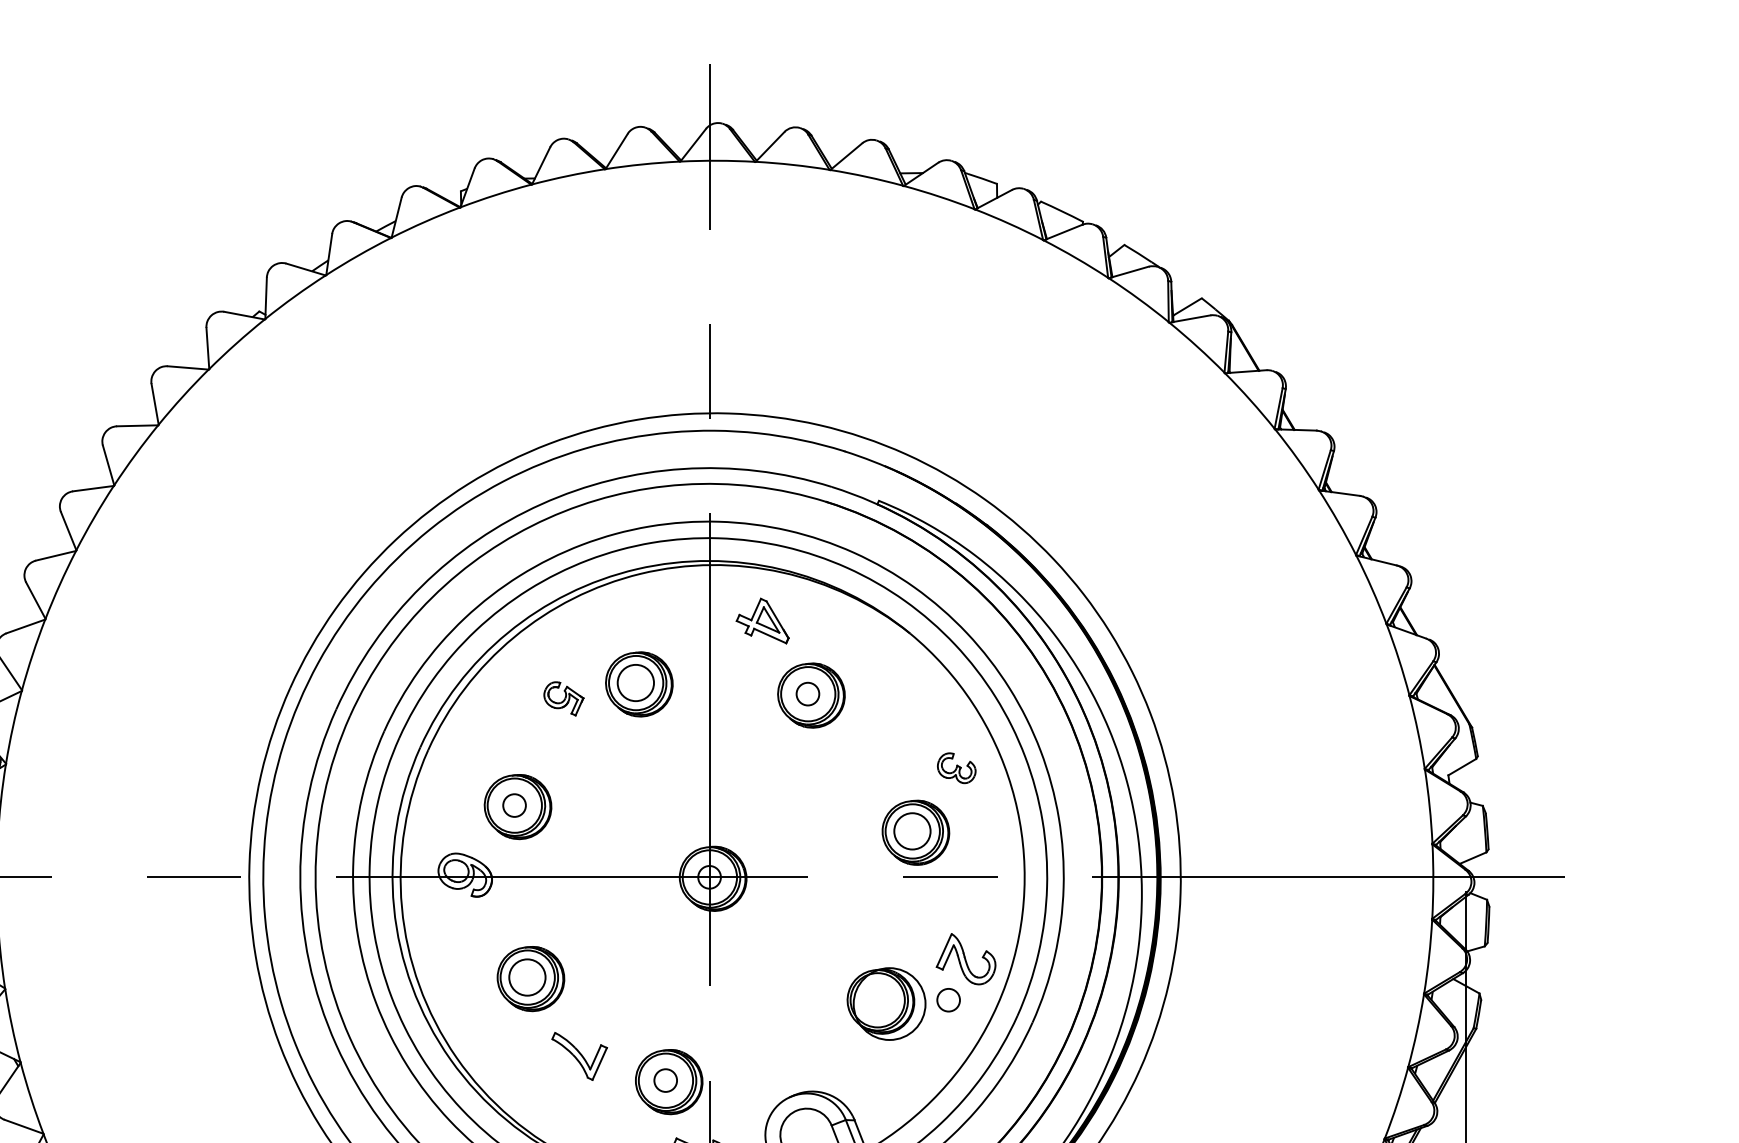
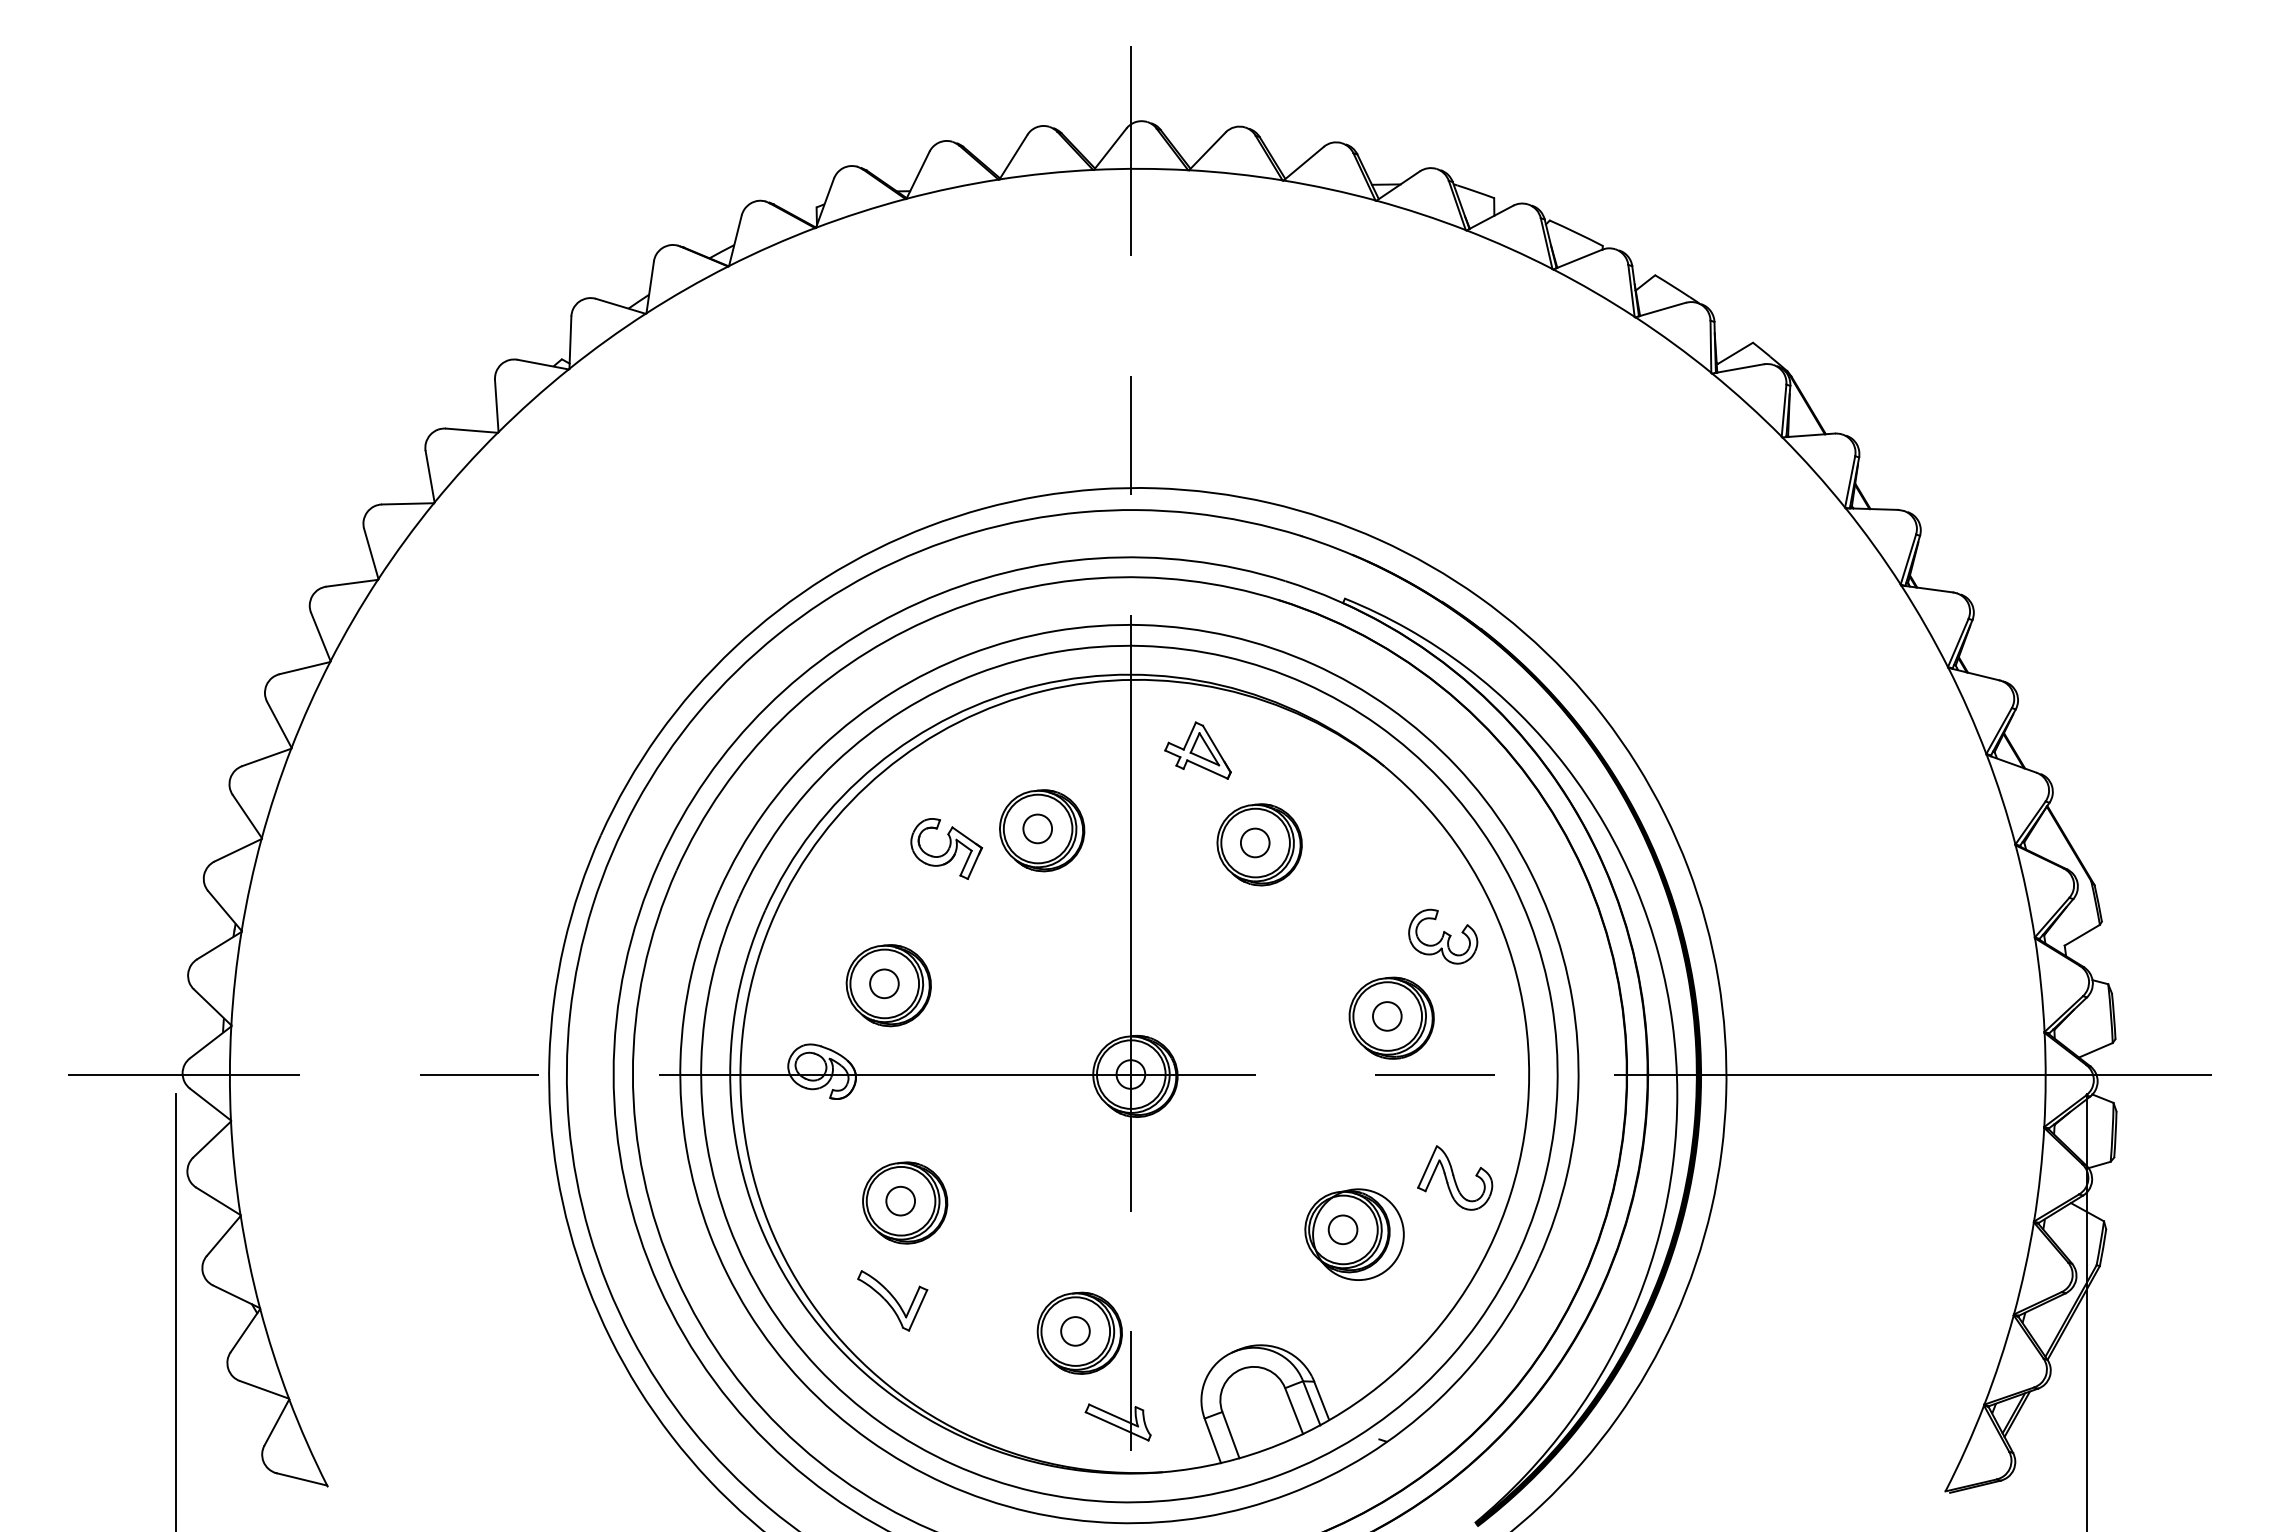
circle: (635, 682) -> (1037, 828), size x0.62
part: (563, 698) -> (946, 848), size x1.43
part: (956, 768) -> (1443, 936), size x1.43
circle: (911, 831) -> (1386, 1016), size x0.62
circle: (527, 977) -> (900, 1200), size x0.62
circle: (948, 999) -> (1342, 1229), moved
part: (579, 1056) -> (892, 1300), moved

